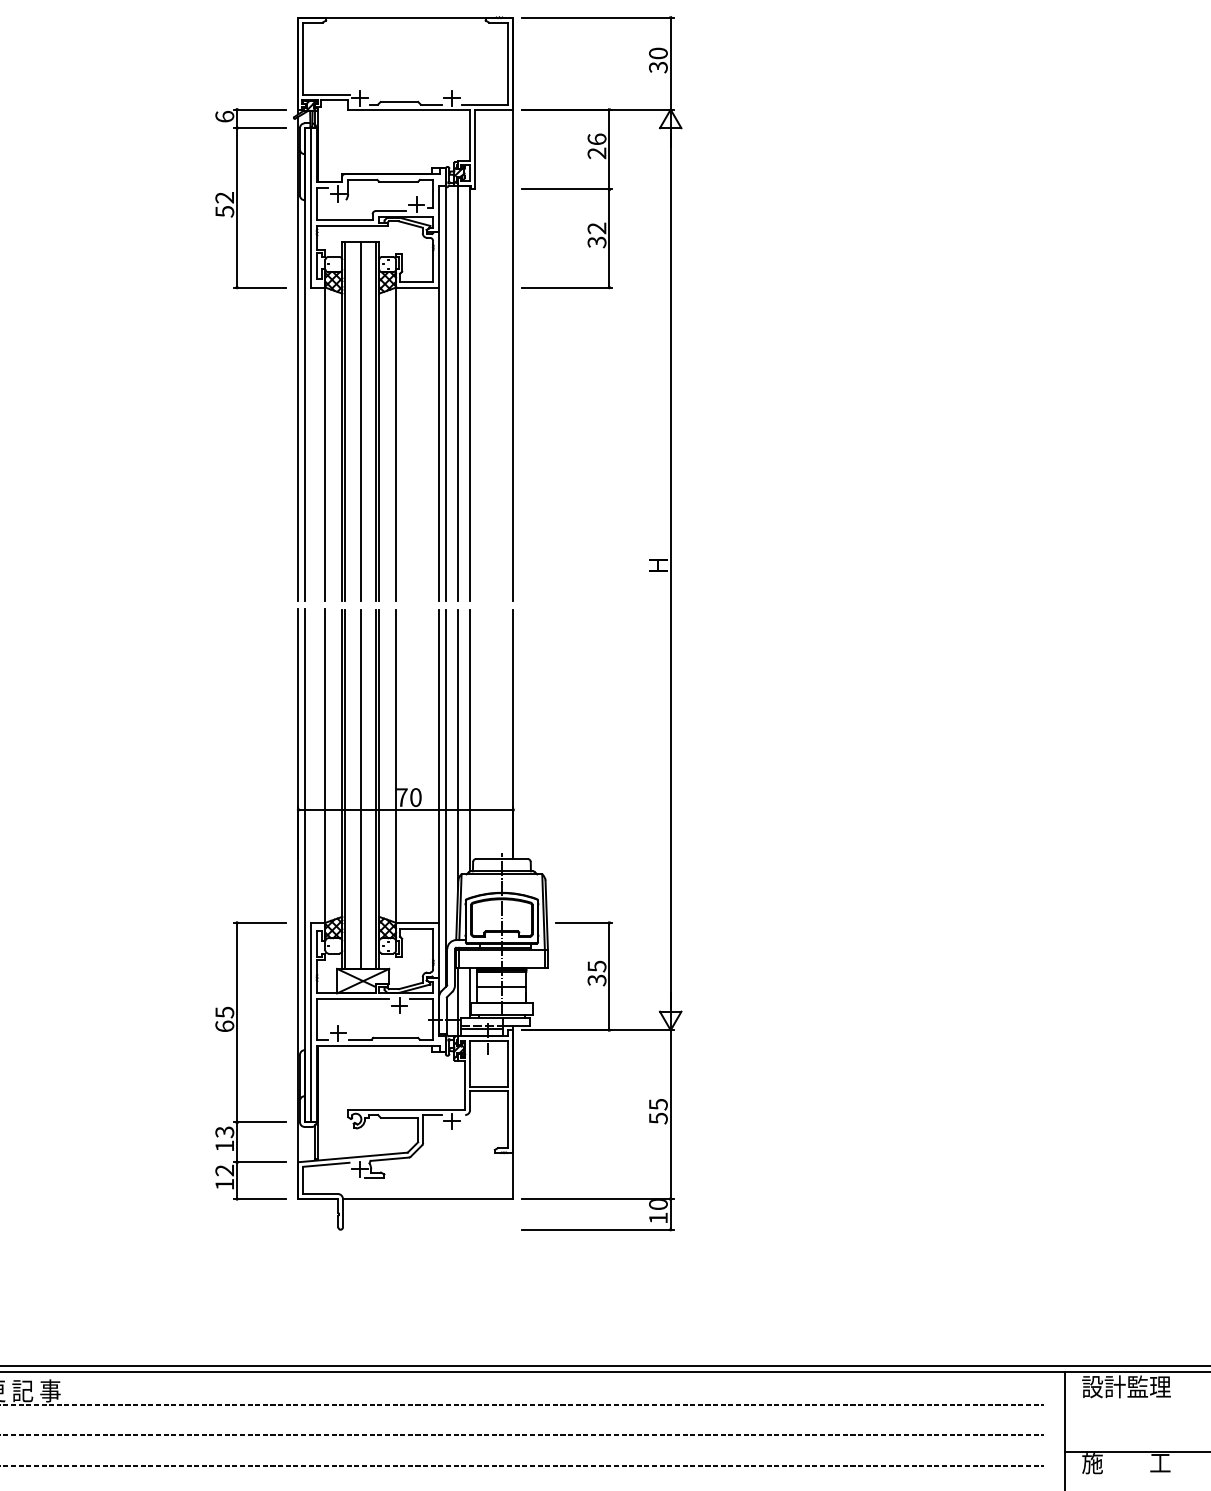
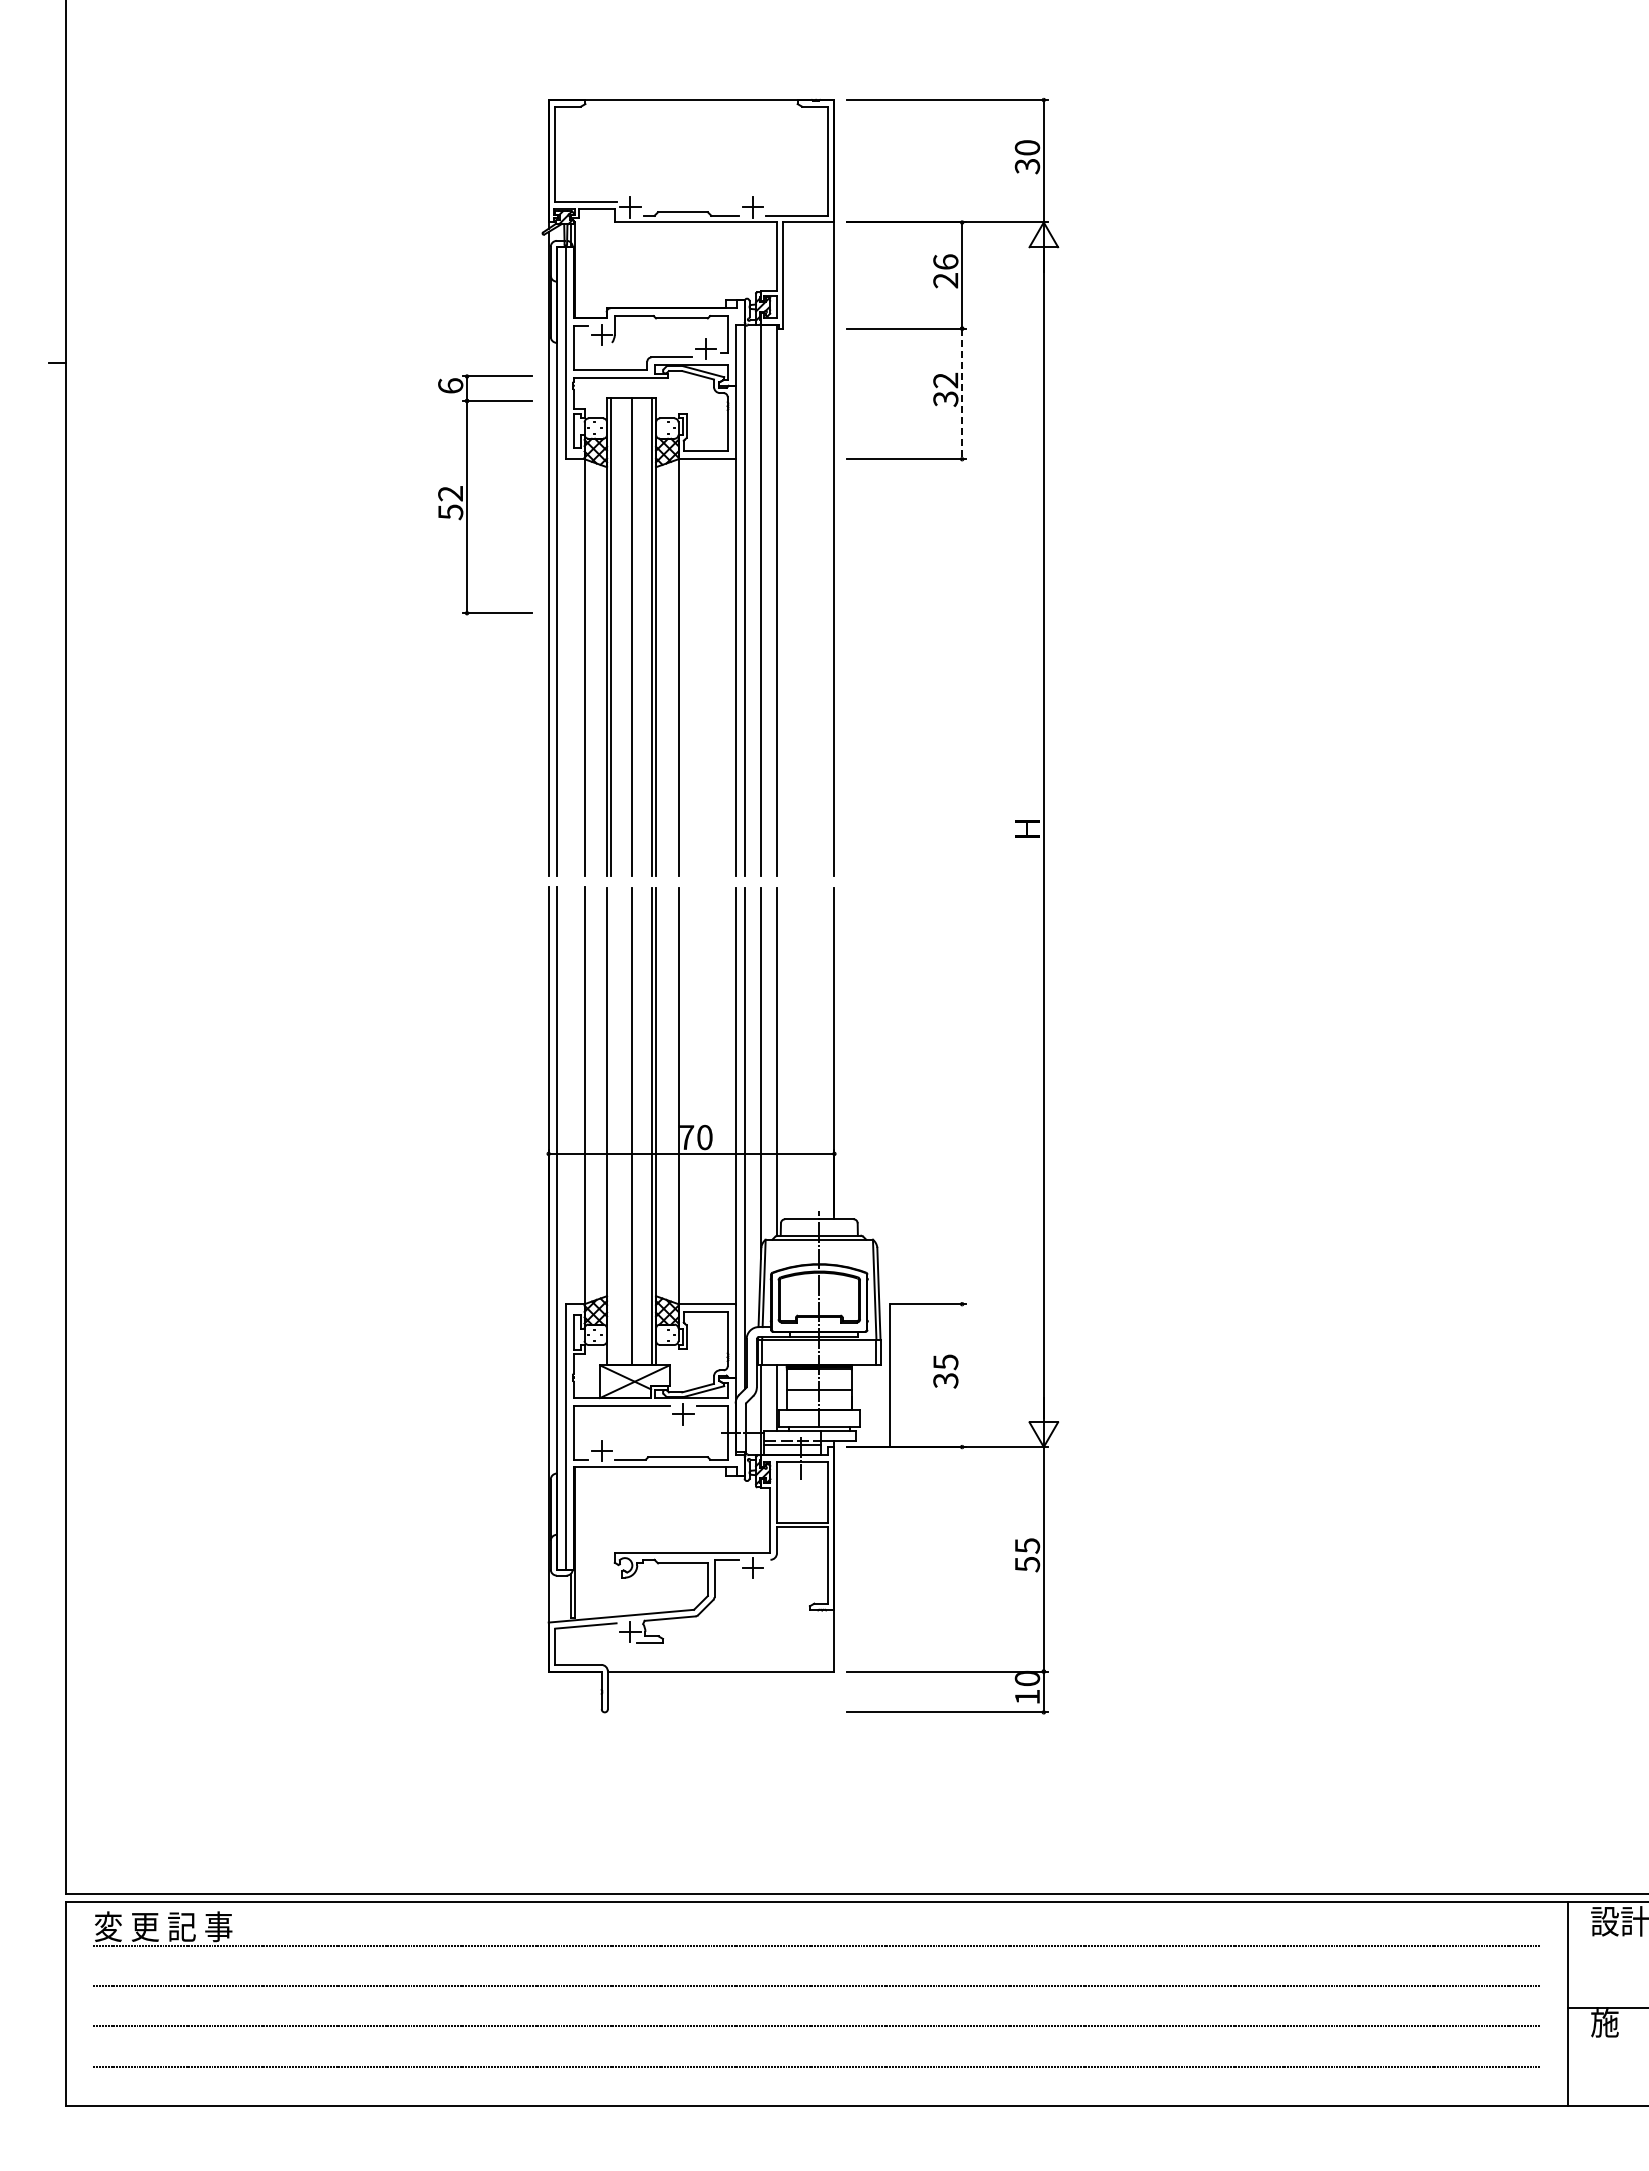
part: (237, 198) -> (467, 494), moved
line: (609, 238) -> (962, 394), solid -> dashed
line: (345, 789) -> (611, 1126), removed
line: (609, 976) -> (890, 1375), moved
part: (237, 1060) -> (467, 1487), removed

